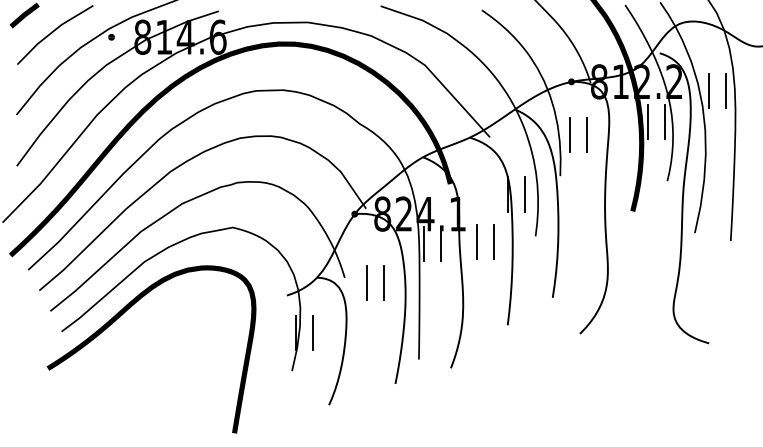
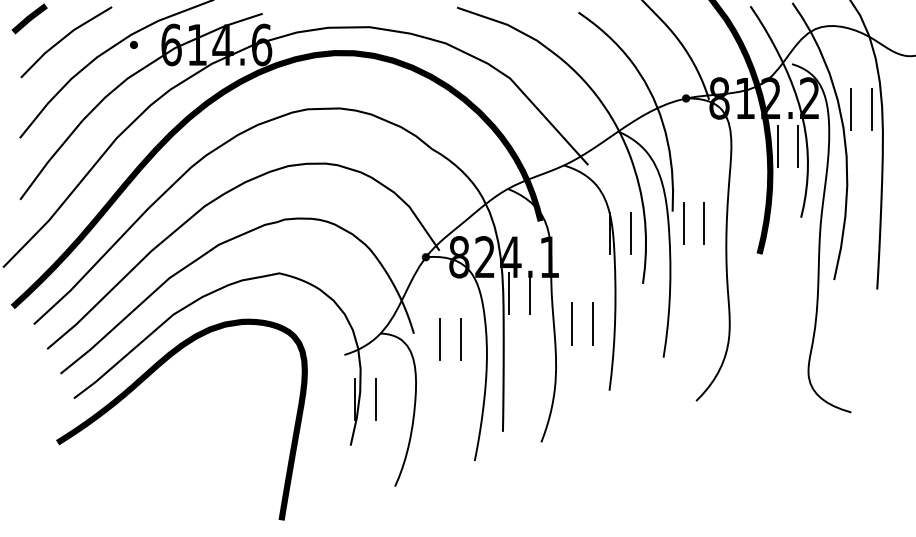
text: (142, 36) -> (171, 44), 814.6 -> 614.6
part: (570, 135) -> (684, 223), moved
part: (476, 241) -> (572, 323), moved

